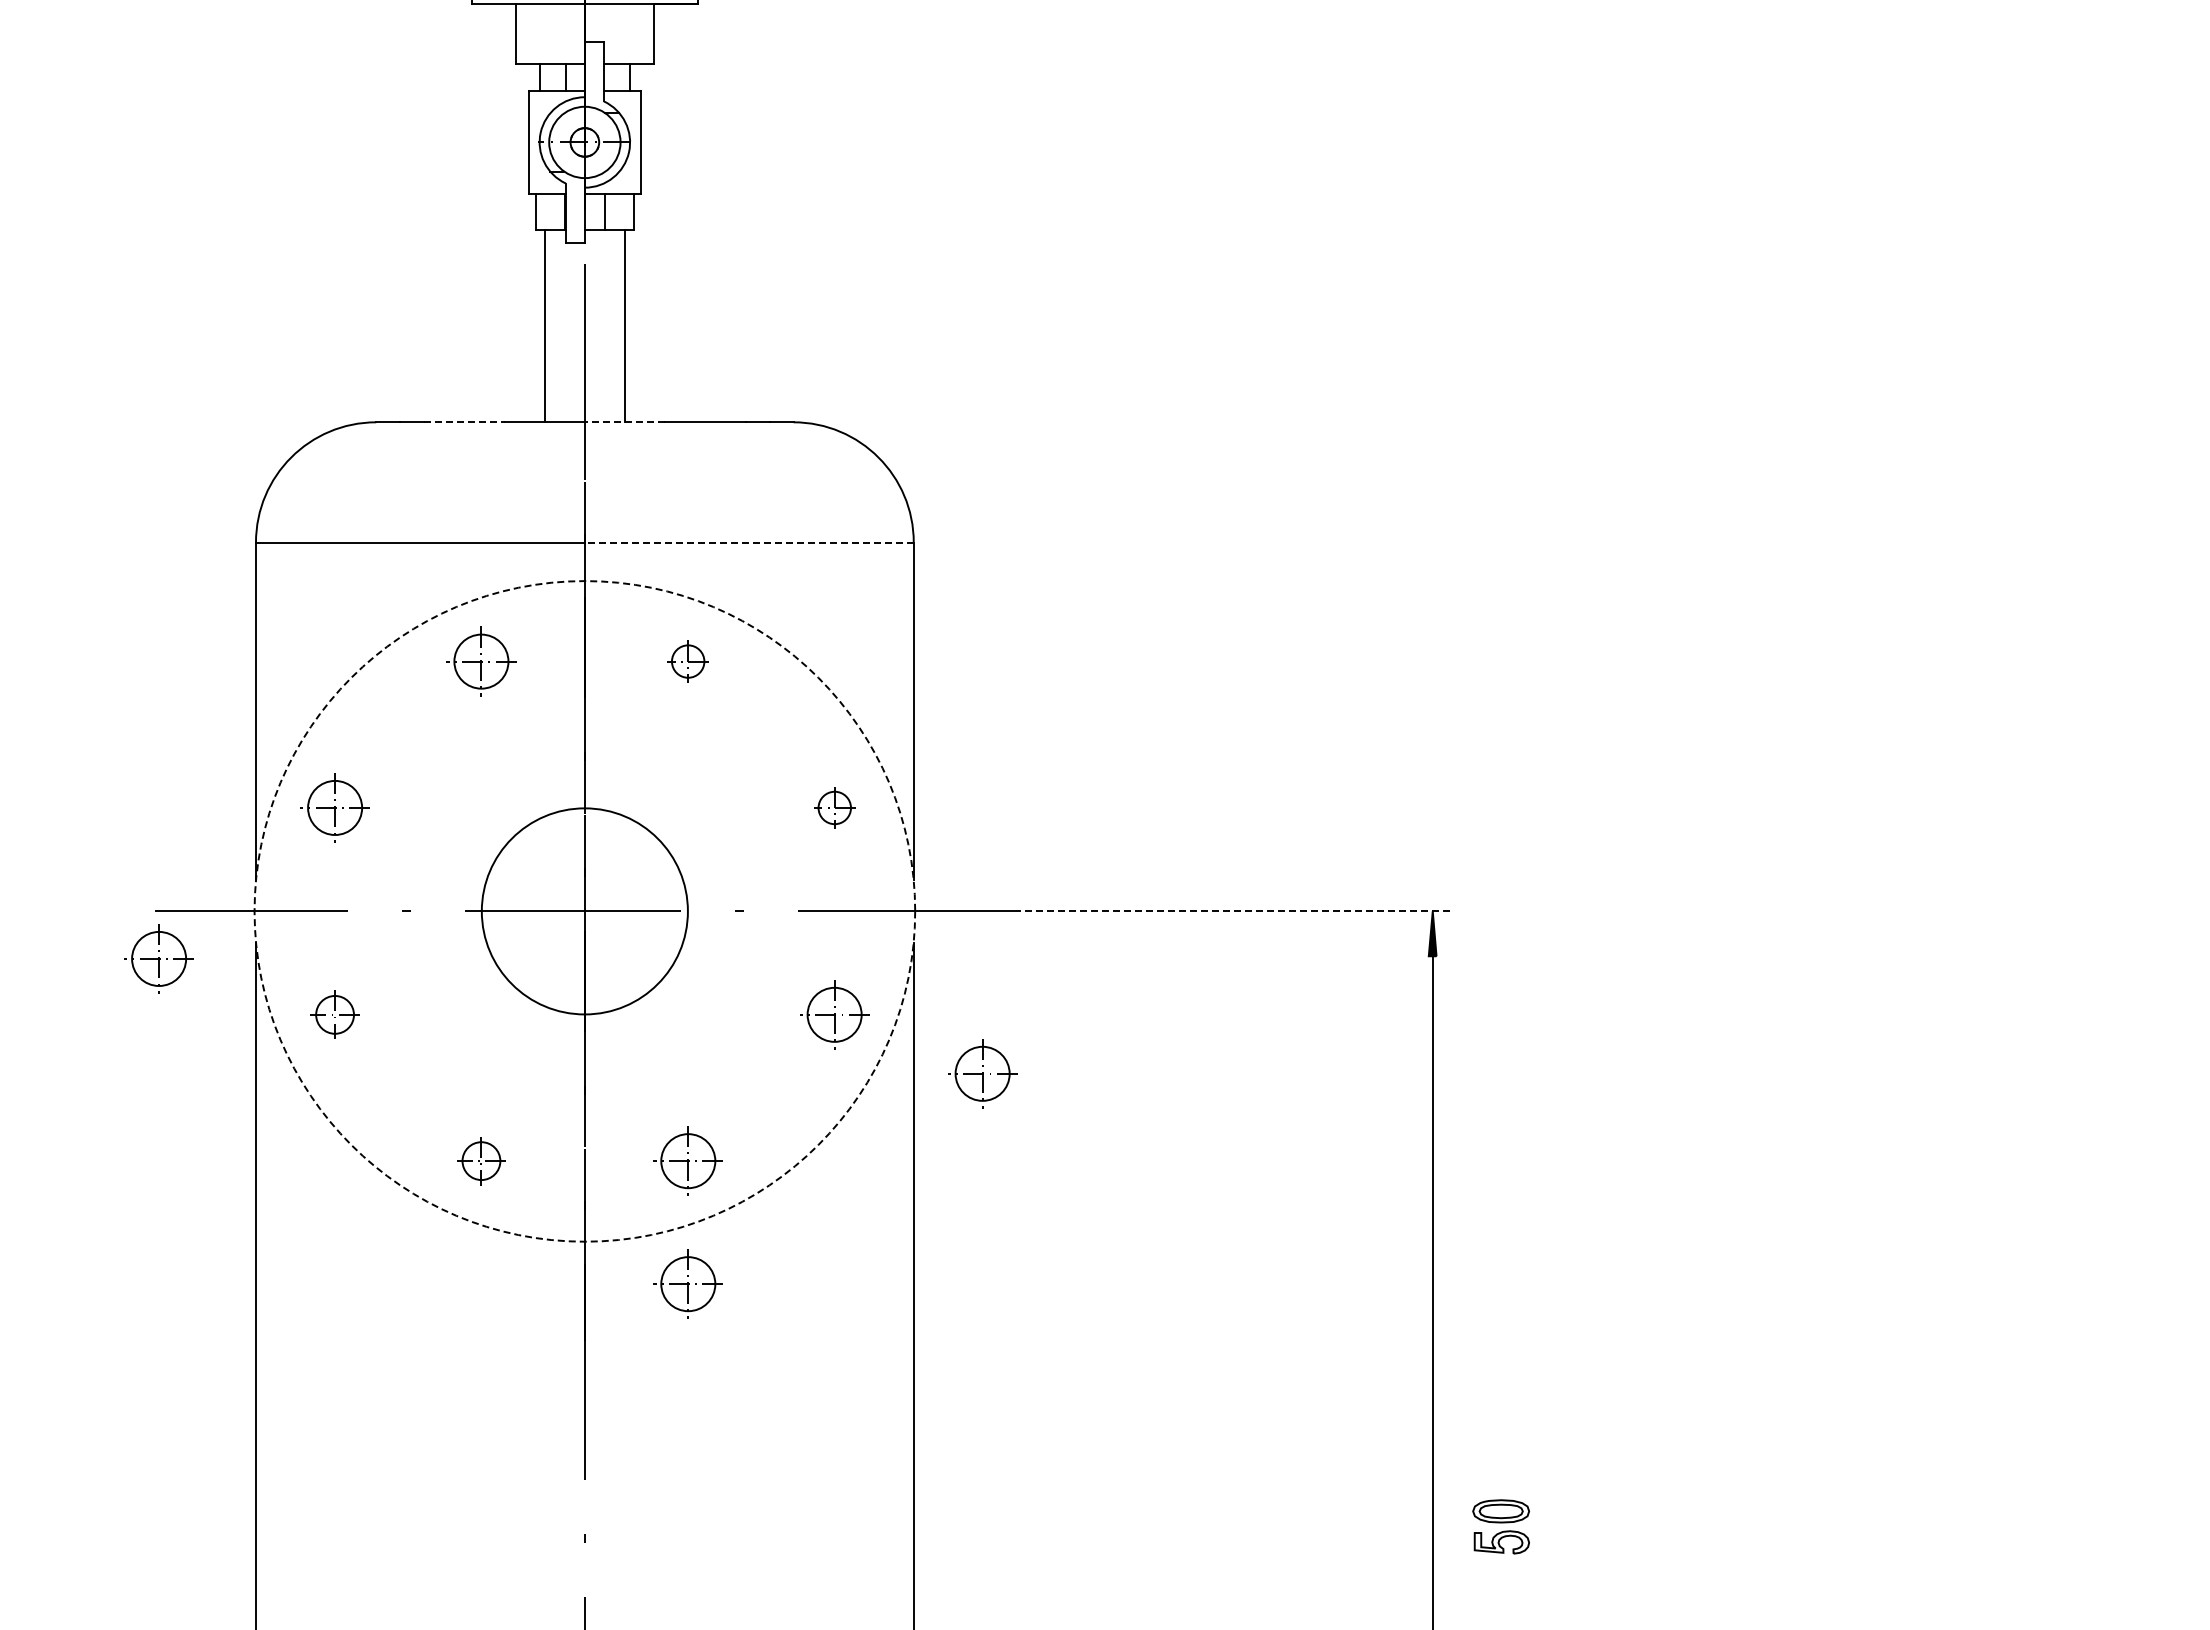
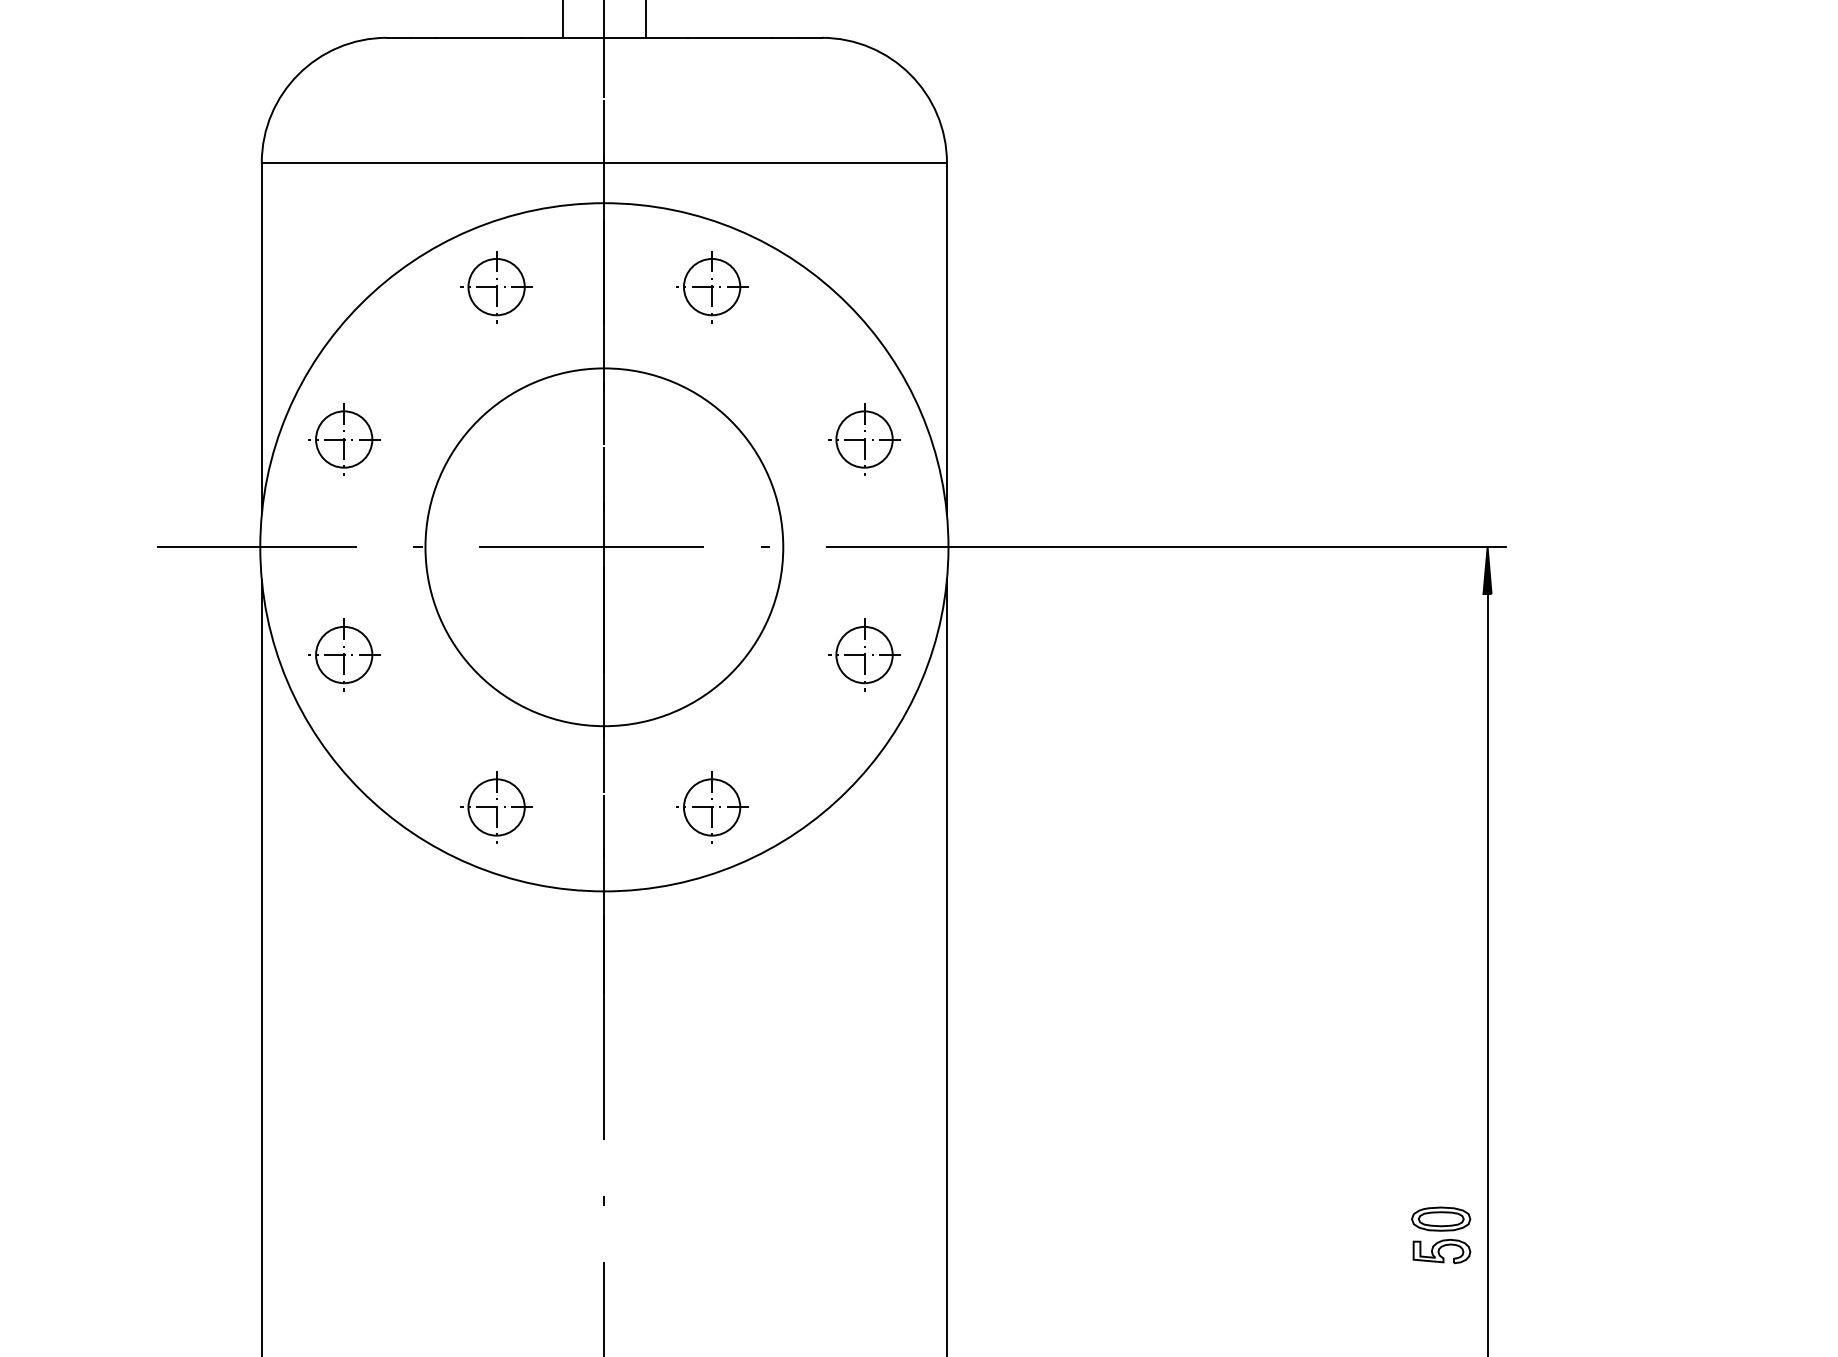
line: (464, 422) -> (478, 38), dashed -> solid
line: (624, 422) -> (645, 38), dashed -> solid
line: (748, 542) -> (774, 163), dashed -> solid
part: (687, 661) -> (711, 286), size x1.67
part: (834, 807) -> (864, 439), size x1.67
circle: (584, 911) -> (603, 547), dashed -> solid
circle: (584, 911) -> (603, 547), size x1.67
line: (1233, 911) -> (1280, 547), dashed -> solid
part: (158, 958) -> (160, 596), removed
part: (334, 1014) -> (343, 654), size x1.43
part: (982, 1073) -> (1018, 716), removed
part: (481, 1160) -> (496, 806), size x1.43
part: (687, 1283) -> (711, 934), removed
part: (1500, 1526) -> (1440, 1234), moved

